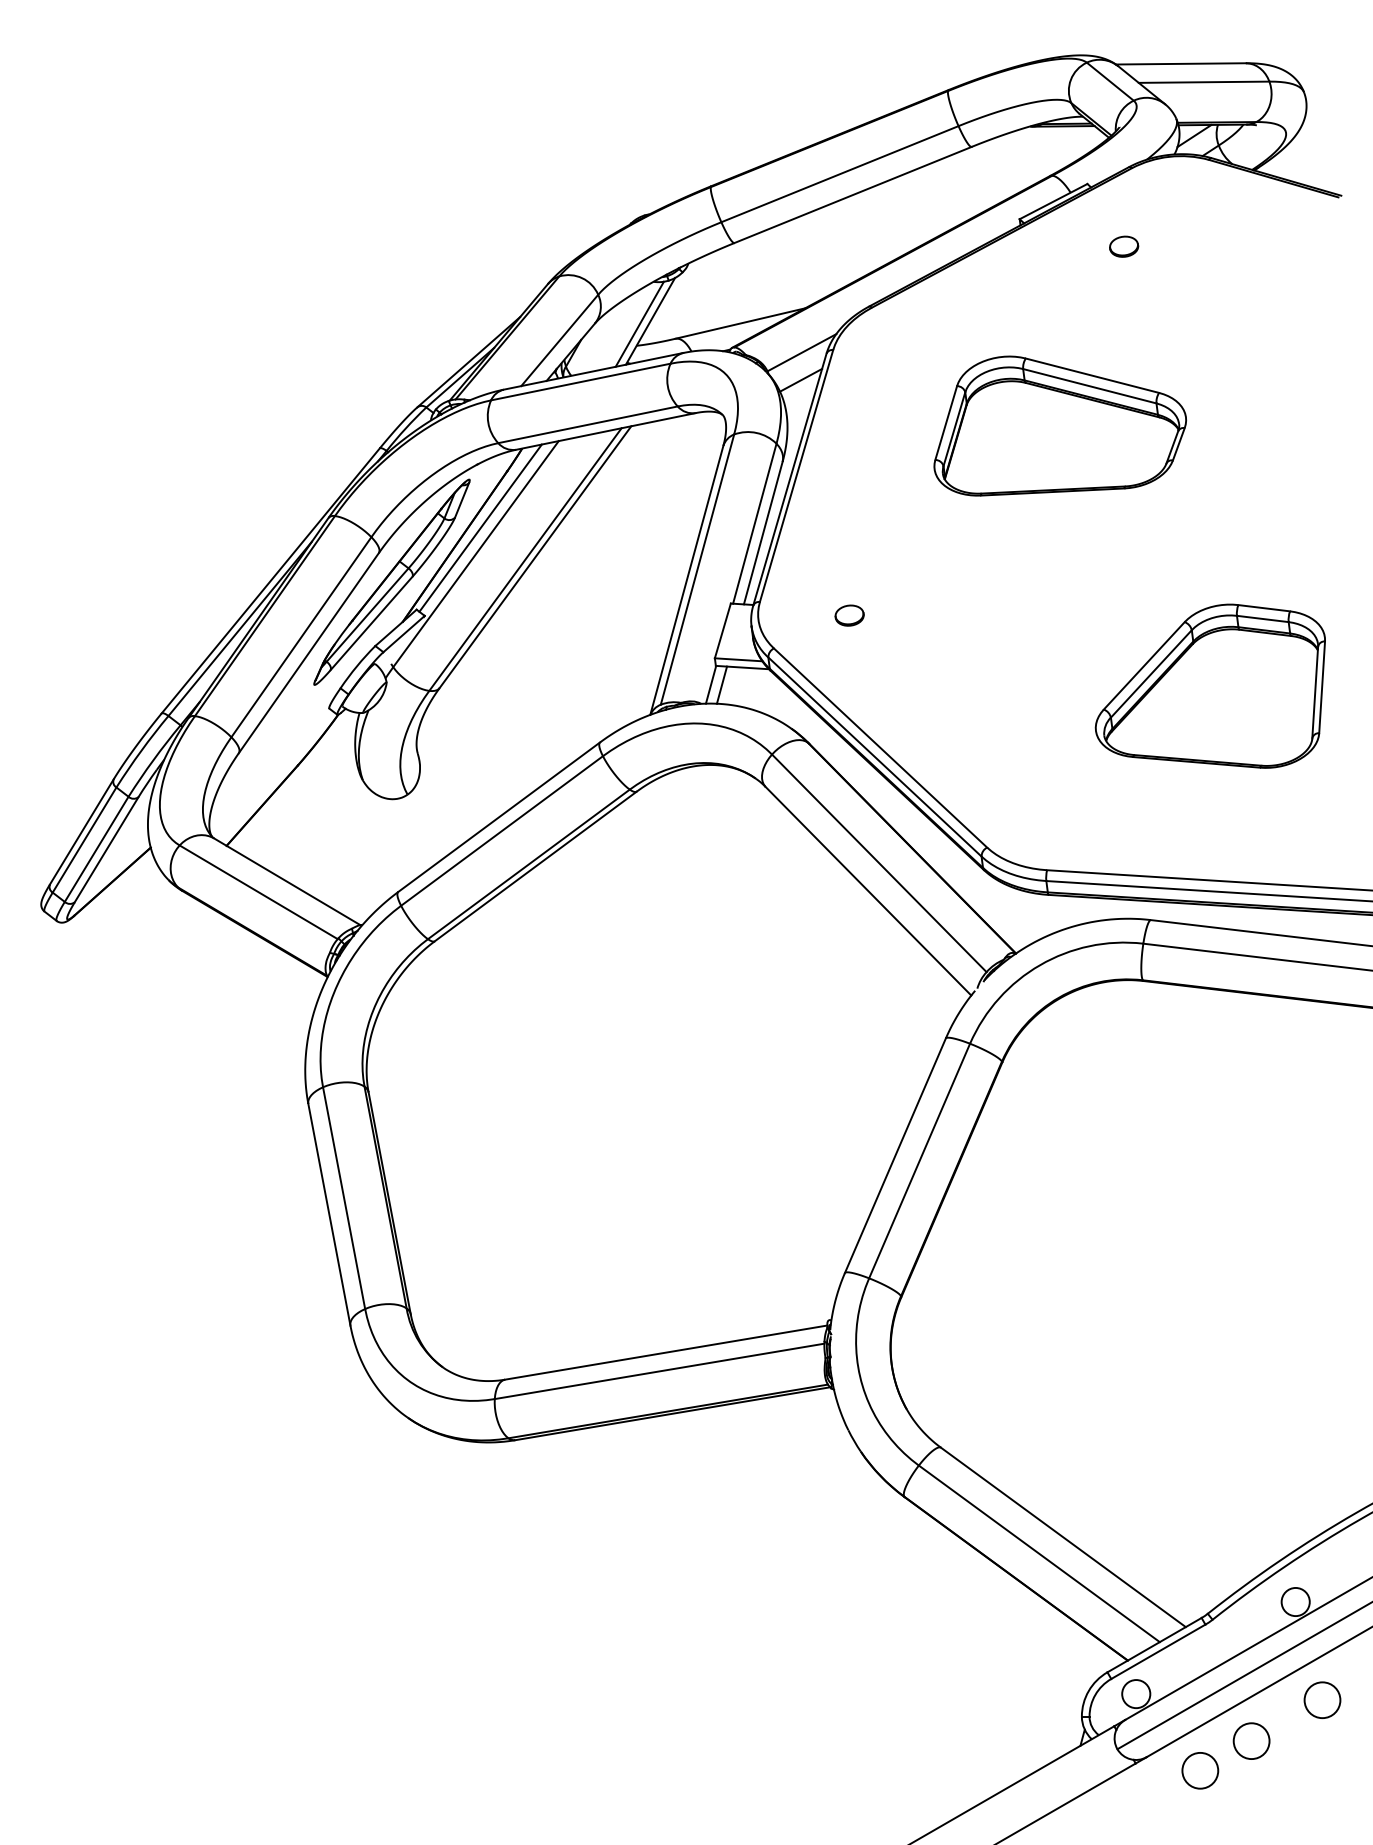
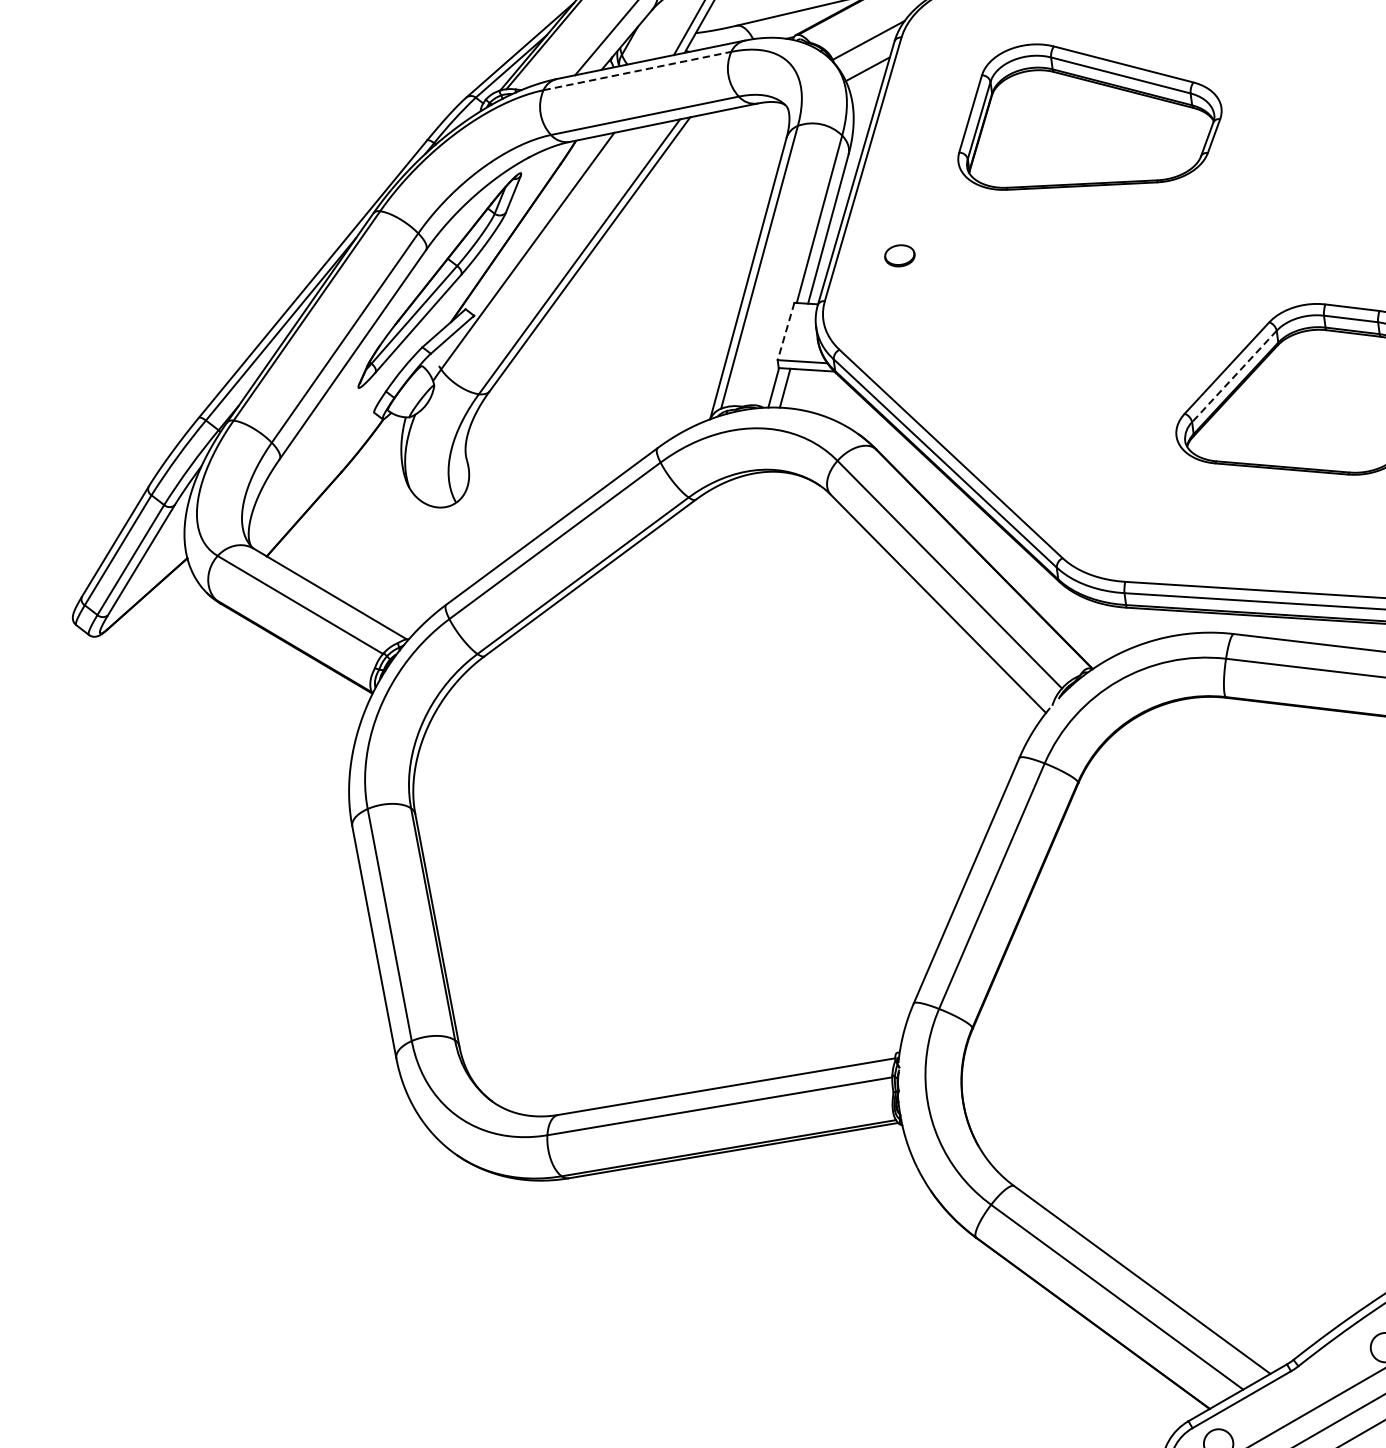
line: (580, 382) -> (637, 71), solid -> dashed
part: (1060, 425) -> (1090, 116), moved
line: (480, 527) -> (532, 223), removed
part: (849, 615) -> (899, 255), moved
line: (722, 630) -> (785, 331), solid -> dashed
line: (1151, 673) -> (1234, 376), solid -> dashed

